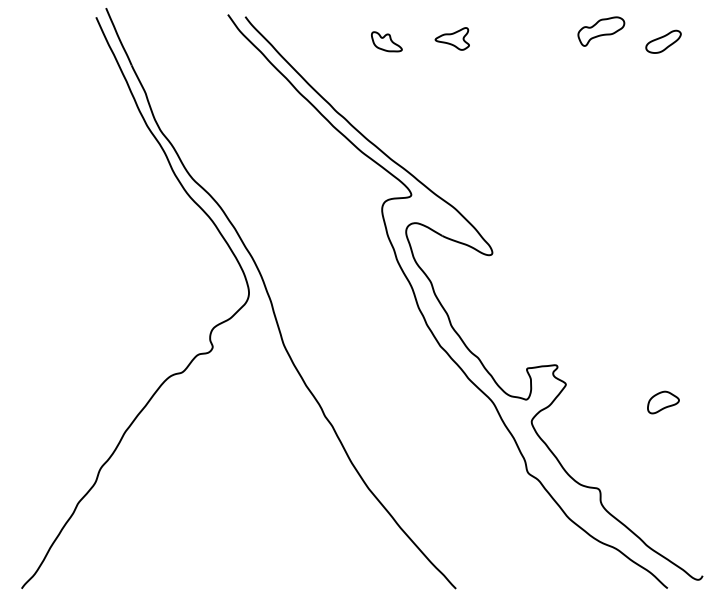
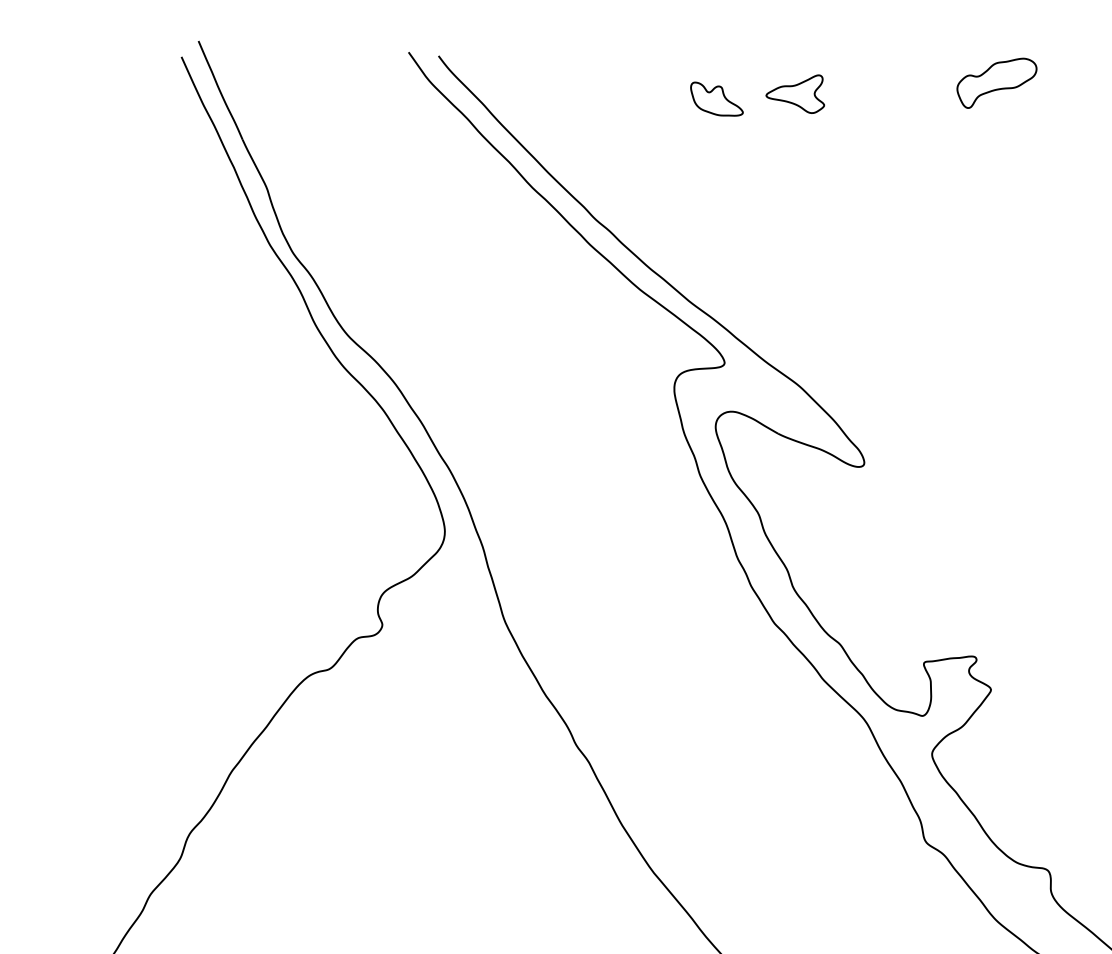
part: (601, 31) -> (997, 83), moved
part: (386, 41) -> (716, 98), moved

